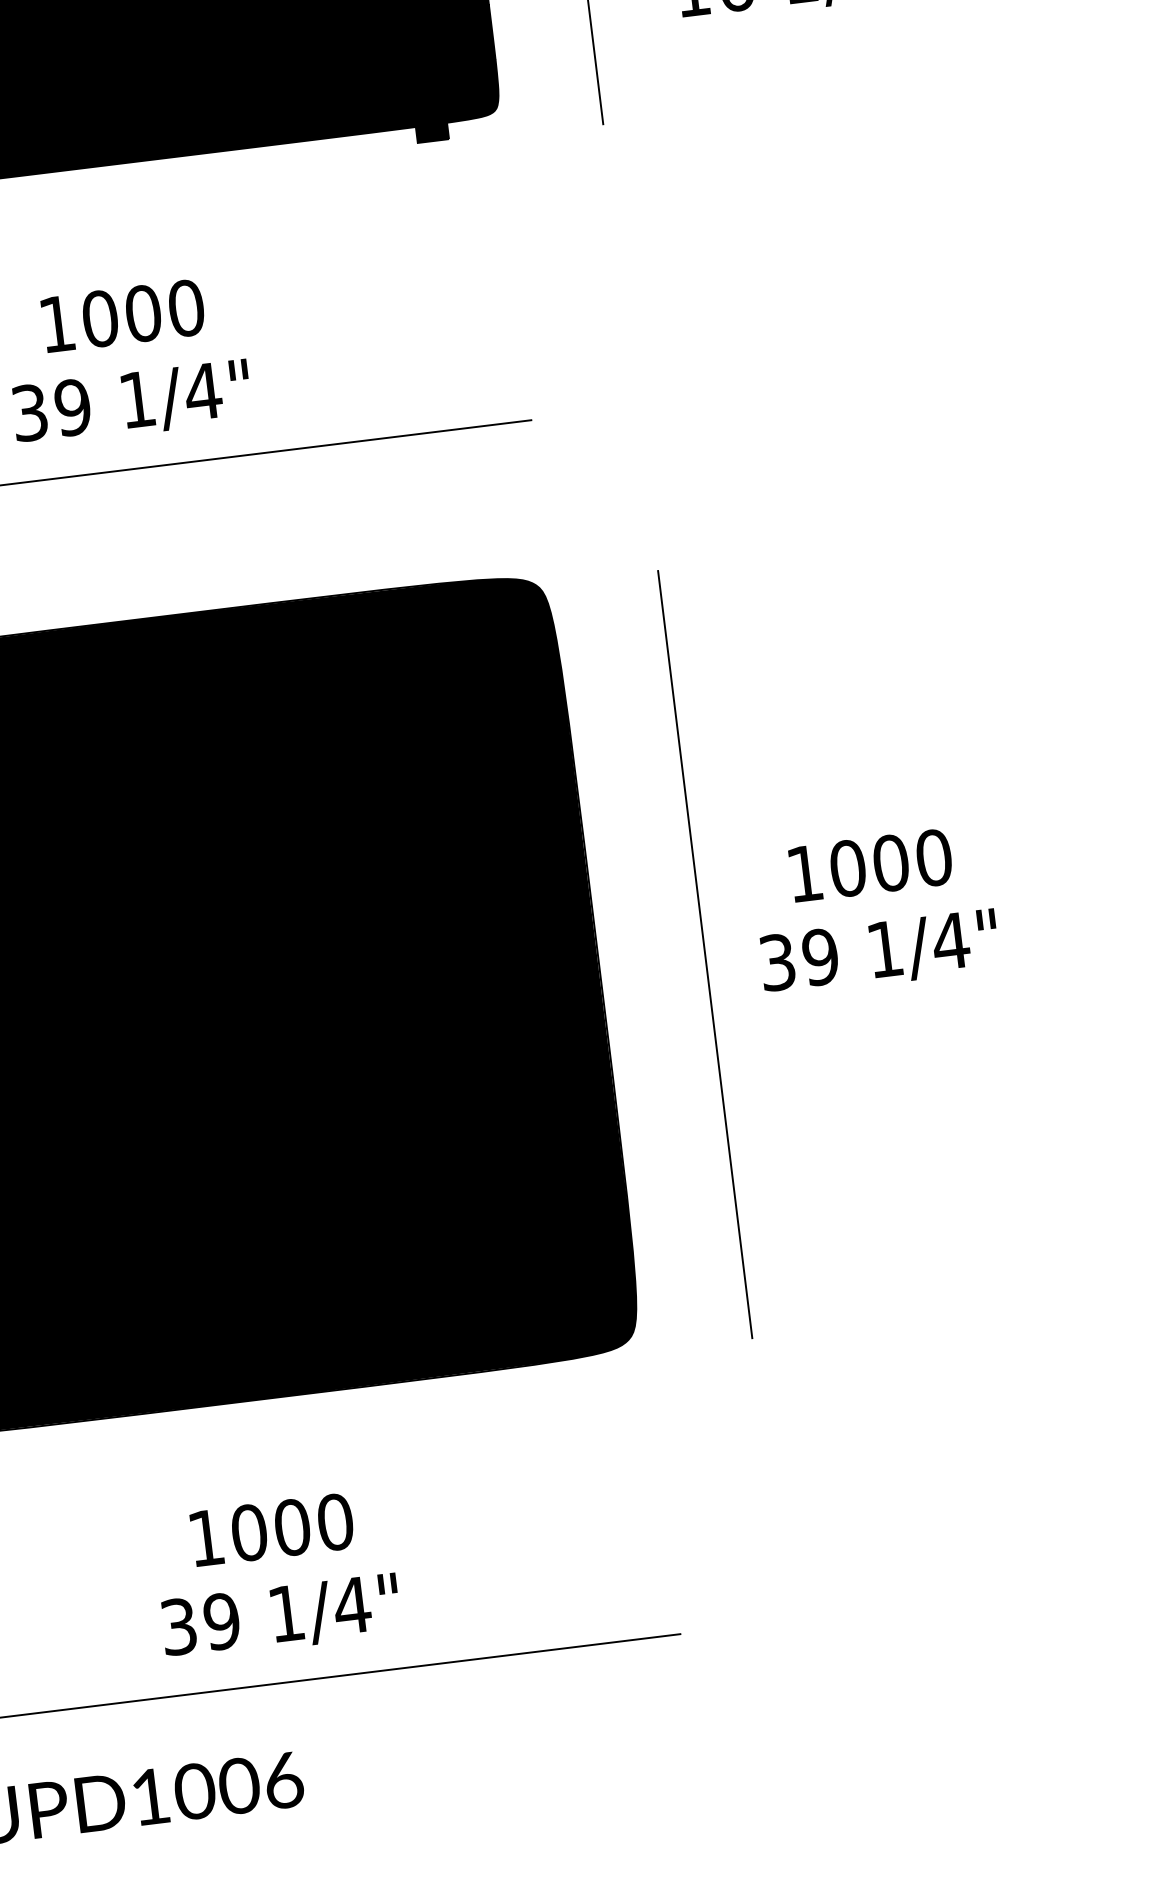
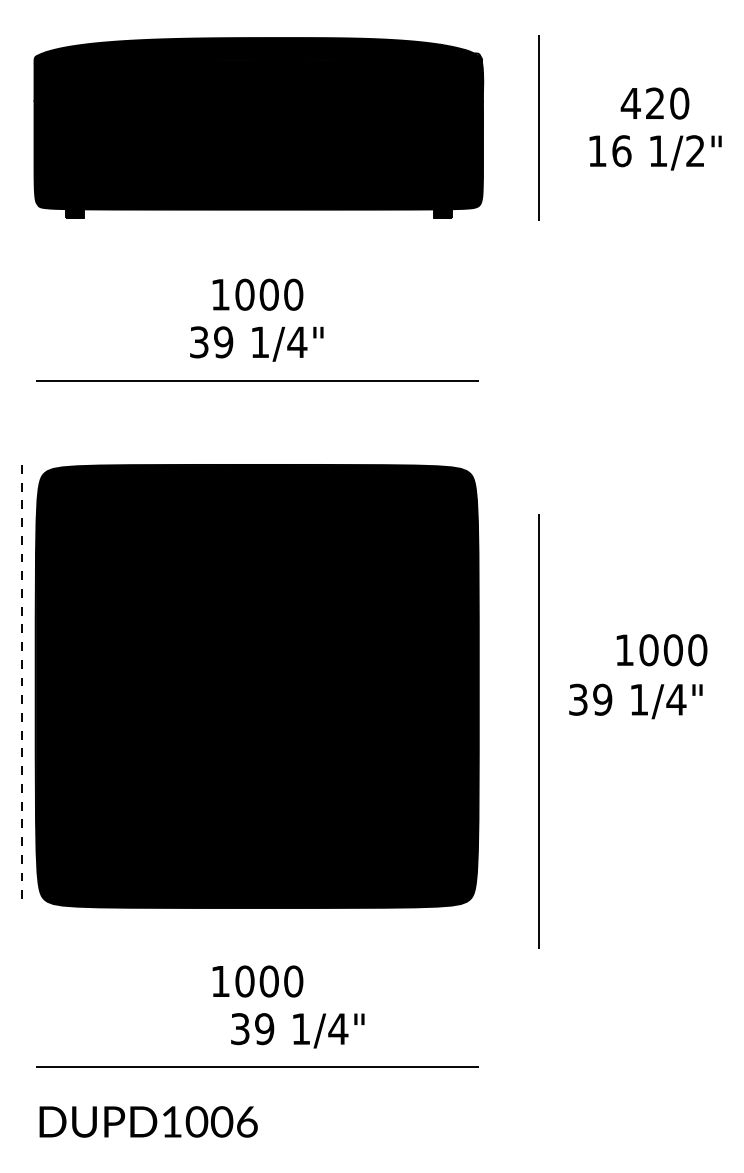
text: (870, 866) -> (661, 650), moved
line: (705, 954) -> (538, 731), moved
text: (280, 1616) -> (297, 1030), moved

